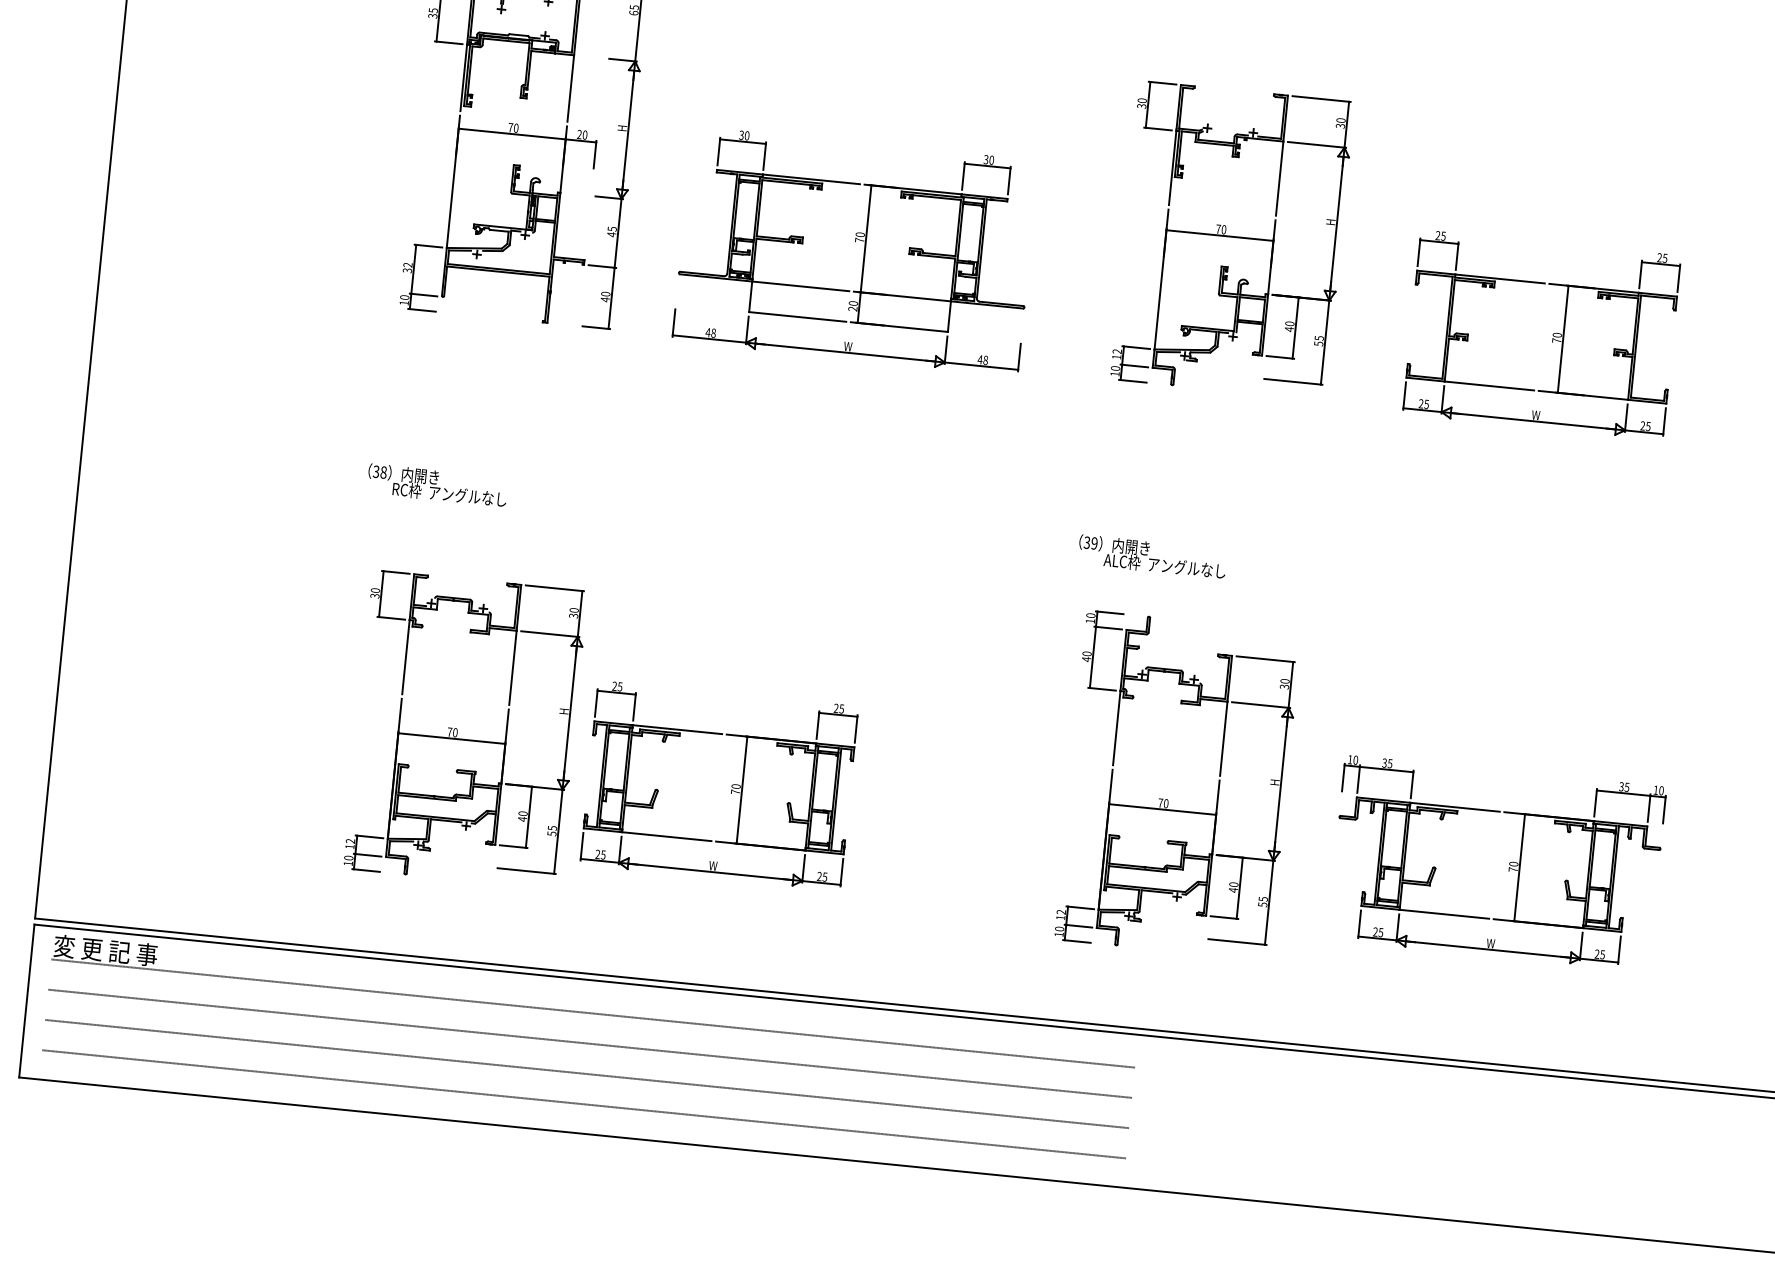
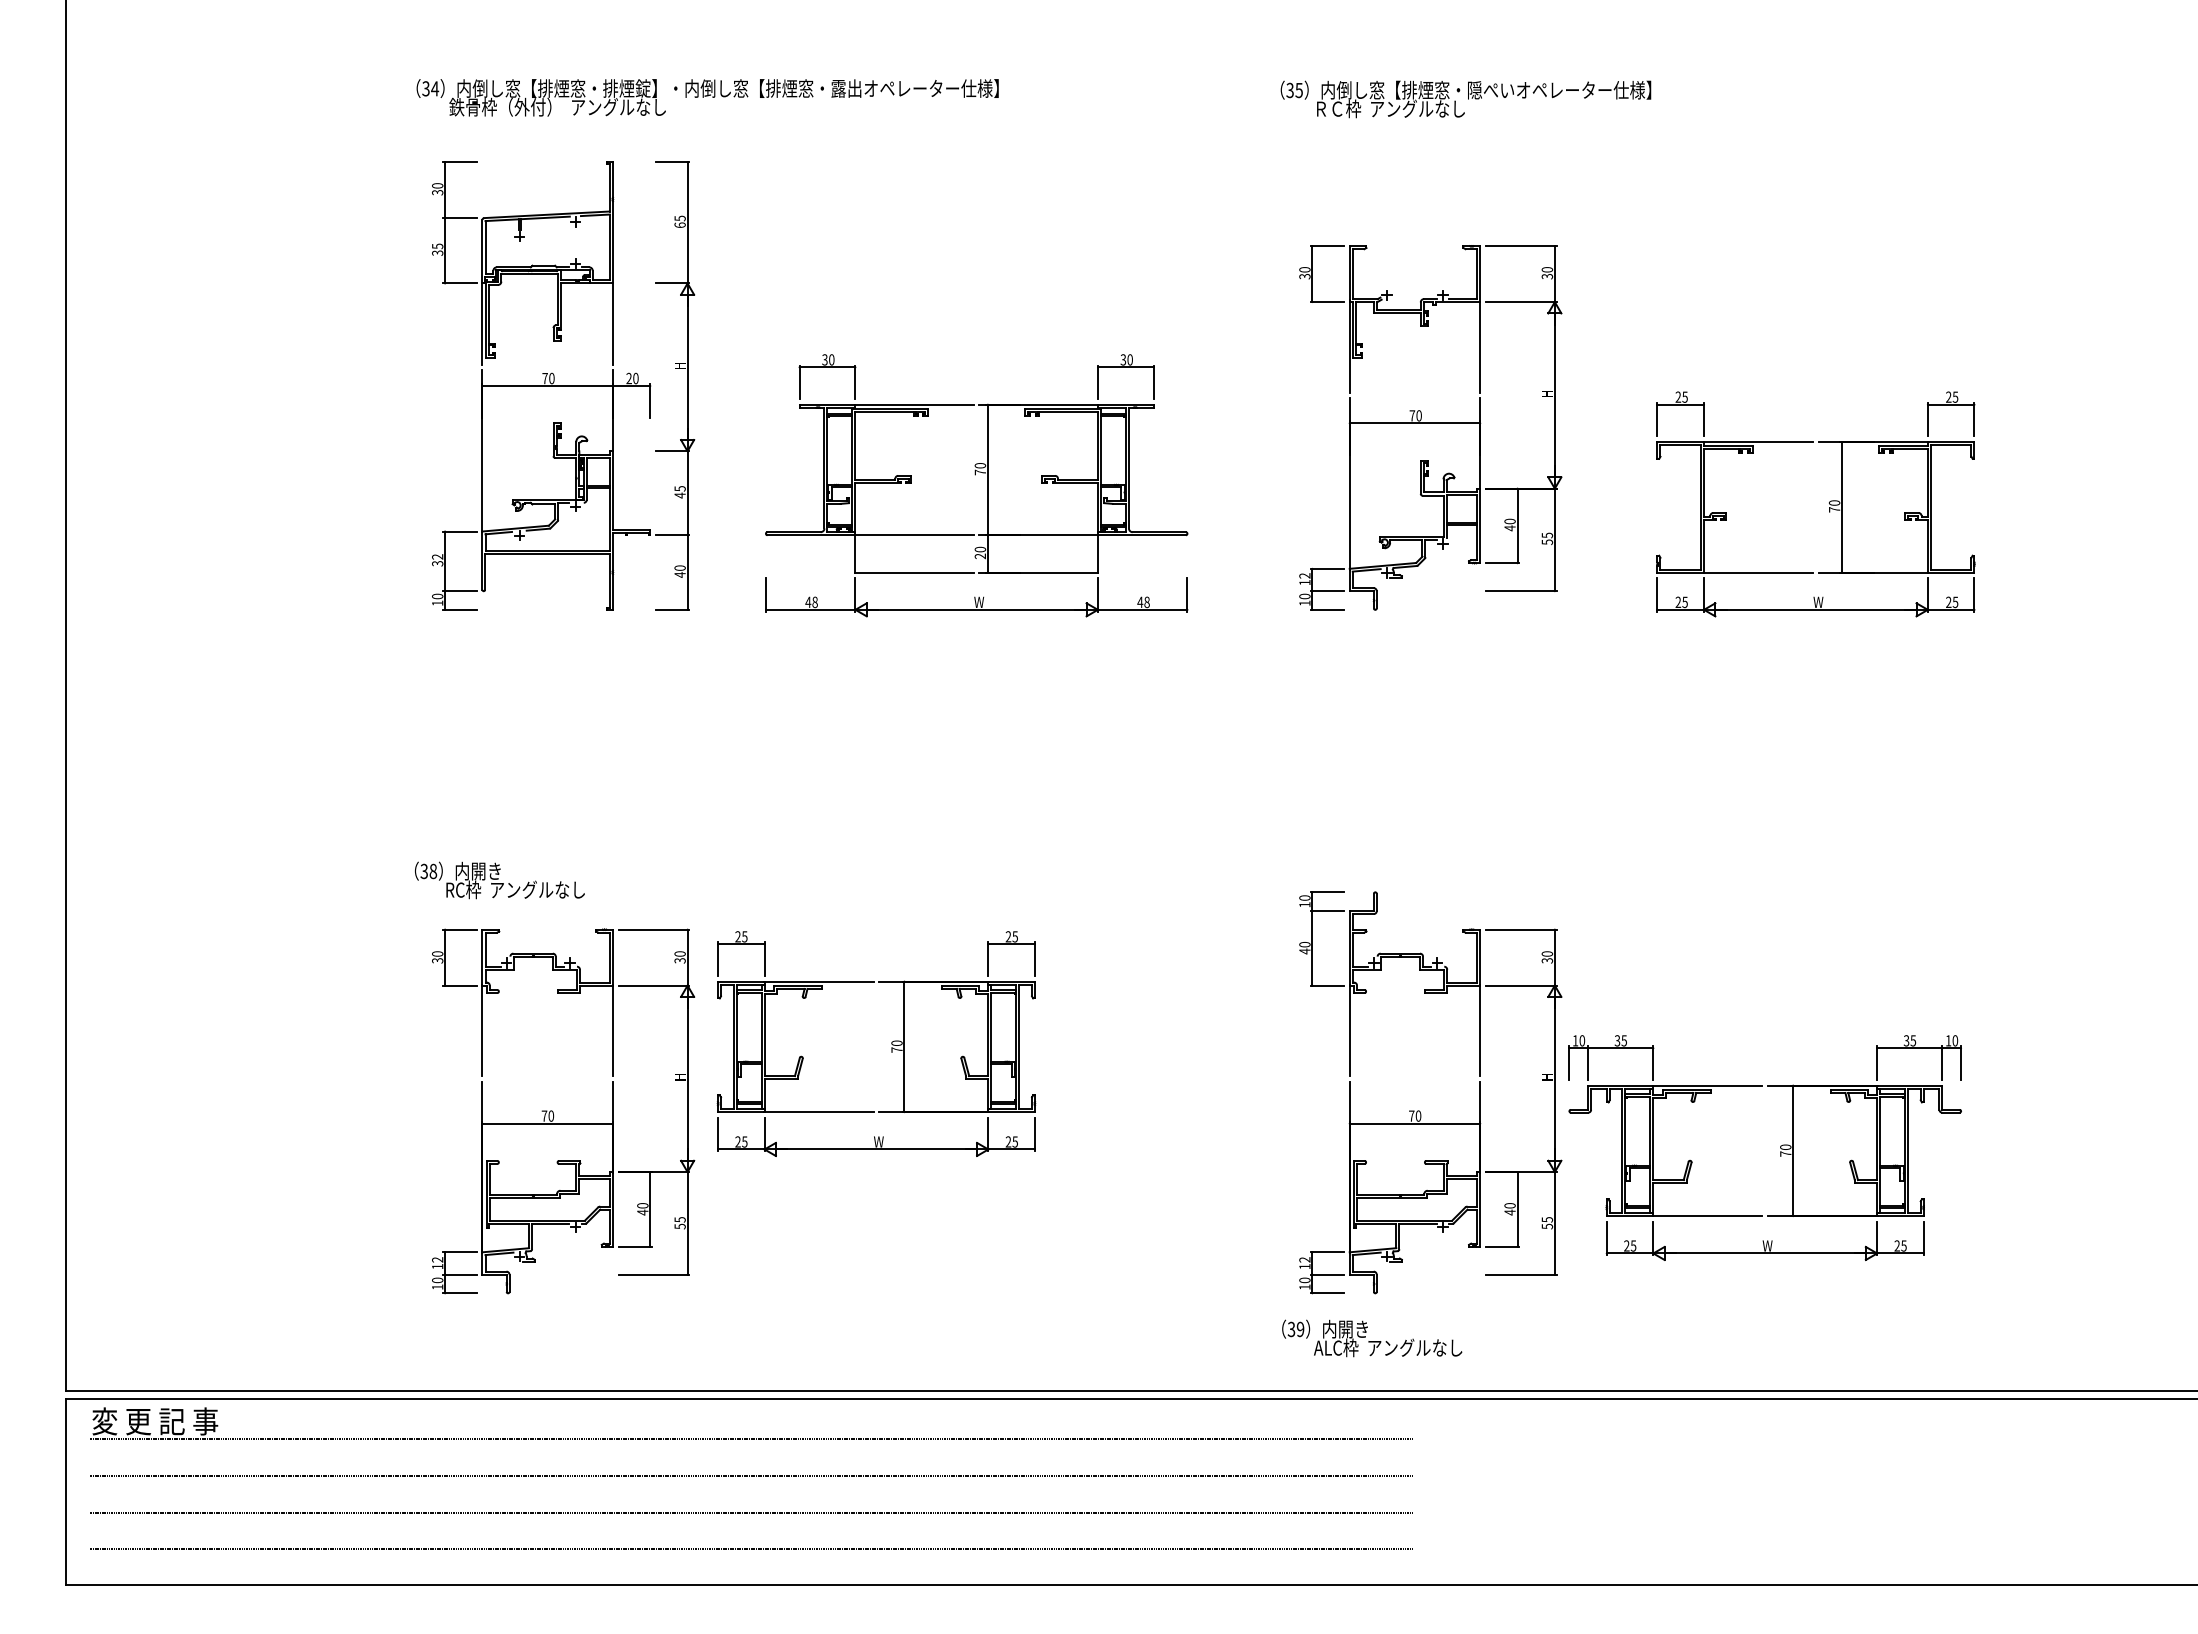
text: (437, 485) -> (499, 880), moved
text: (1152, 556) -> (1372, 1338), moved
part: (731, 786) -> (891, 1043), moved
part: (1509, 863) -> (1780, 1147), moved

